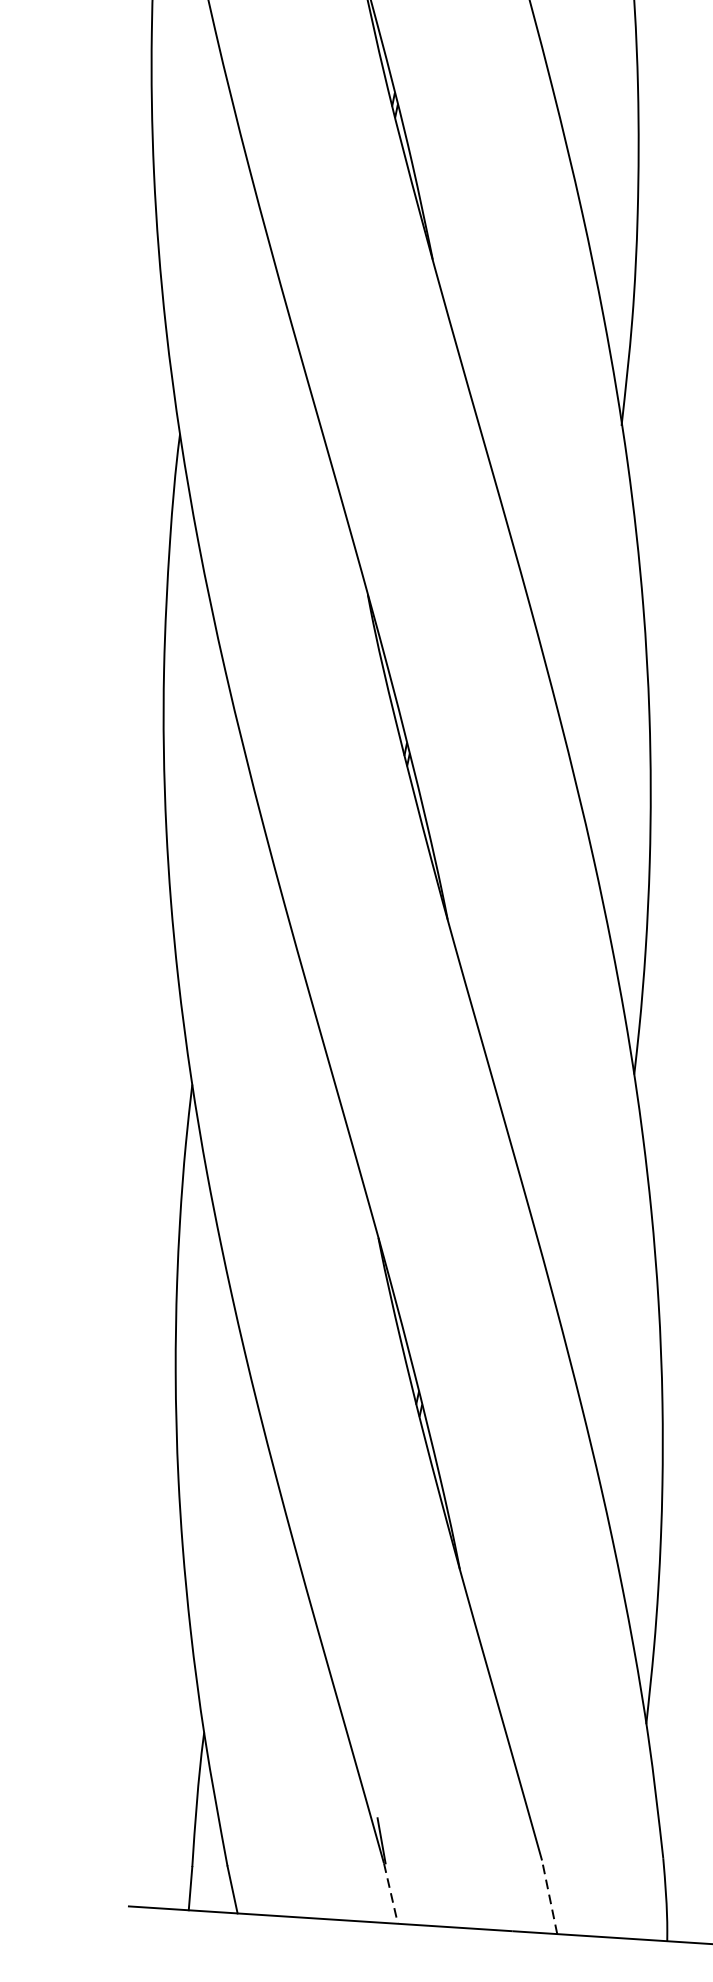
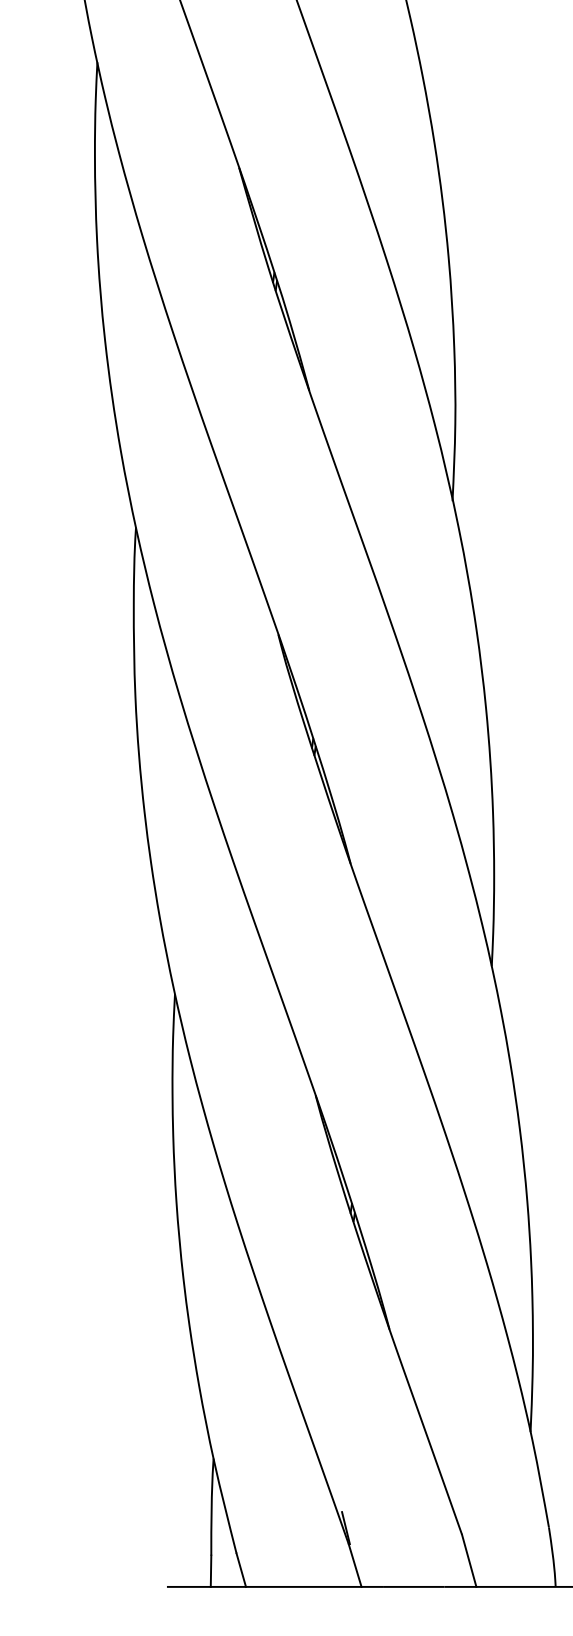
line: (391, 1894) -> (355, 1566), dashed -> solid
line: (550, 1896) -> (469, 1560), dashed -> solid

